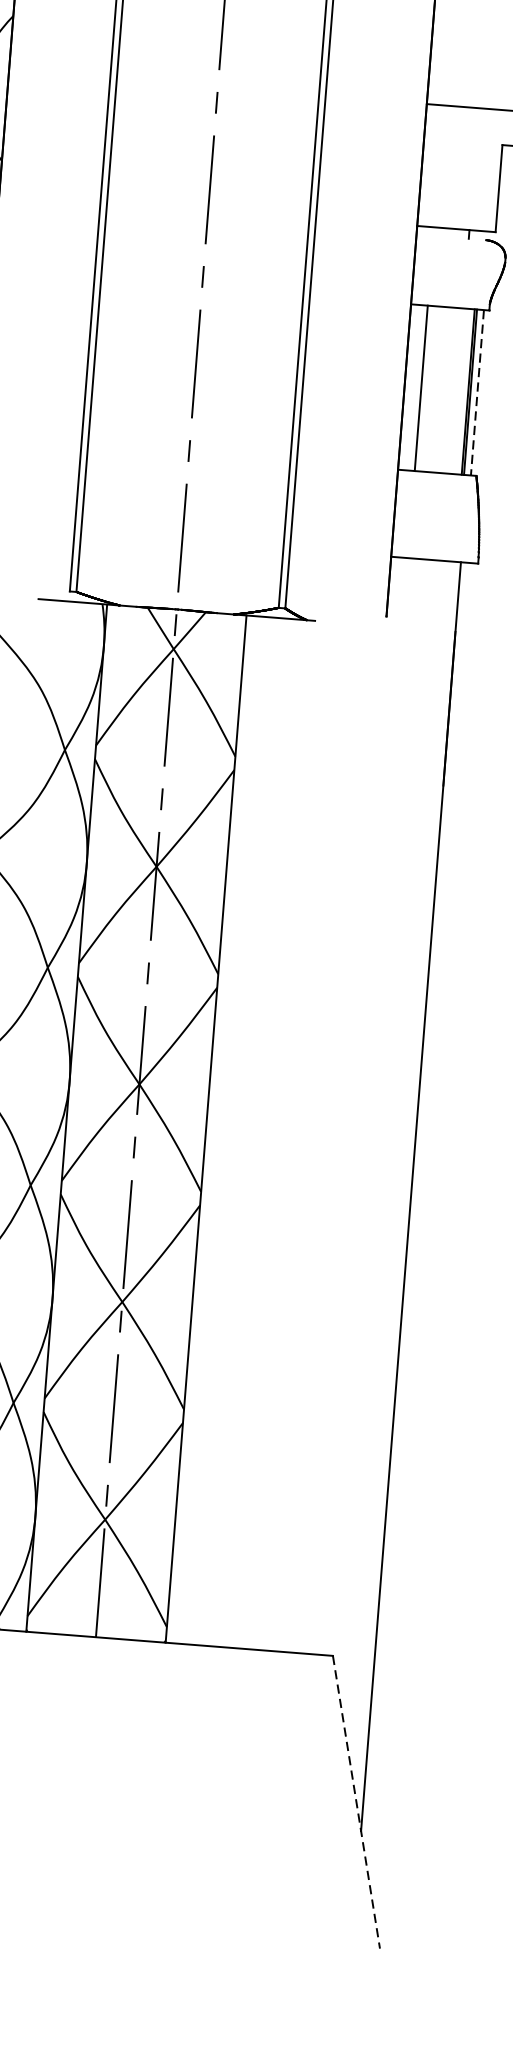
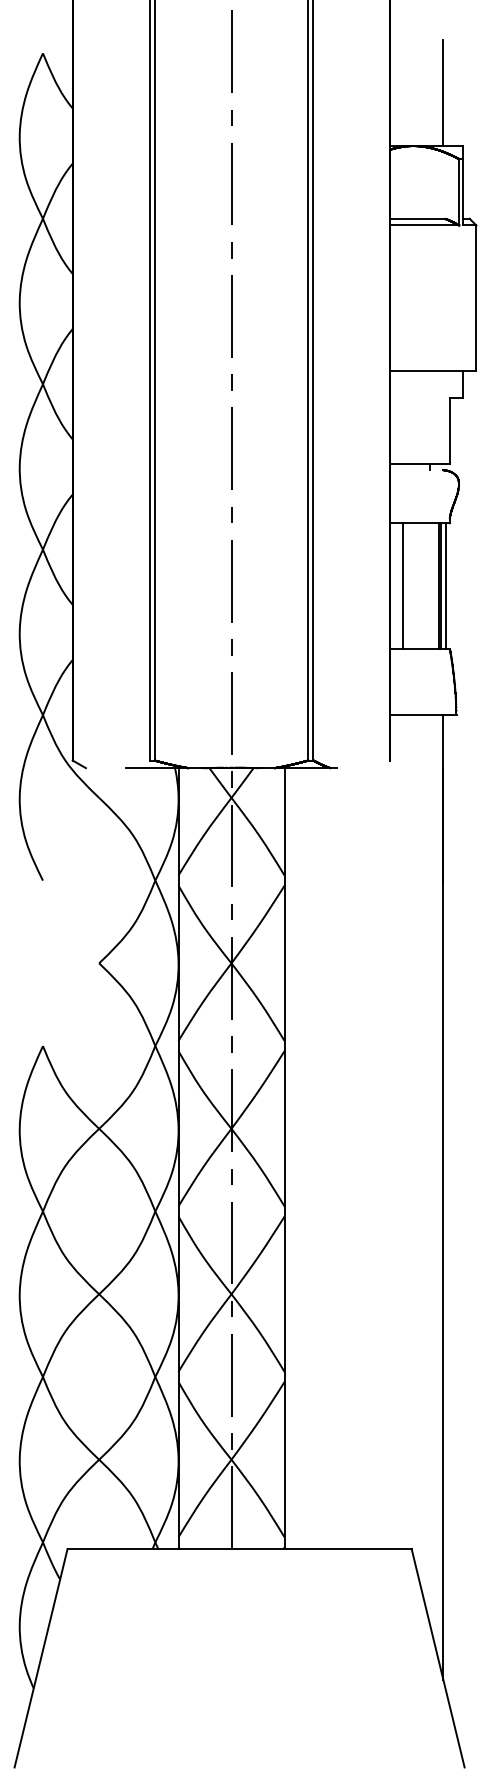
line: (477, 393) -> (445, 586), dashed -> solid
line: (356, 1802) -> (438, 1658), dashed -> solid

